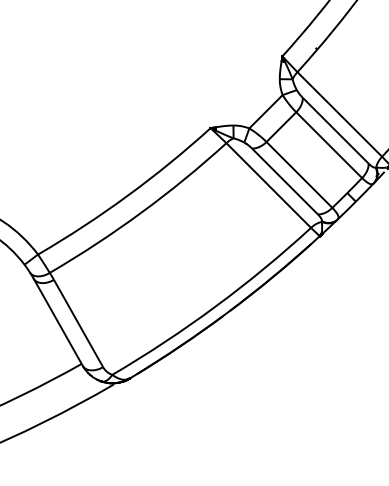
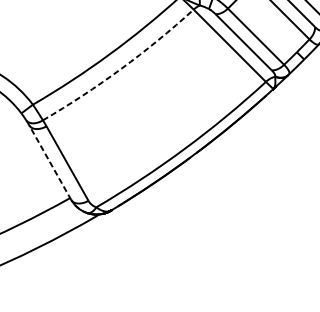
arc: (141, 212) -> (121, 68), solid -> dashed
line: (58, 322) -> (50, 162), solid -> dashed

